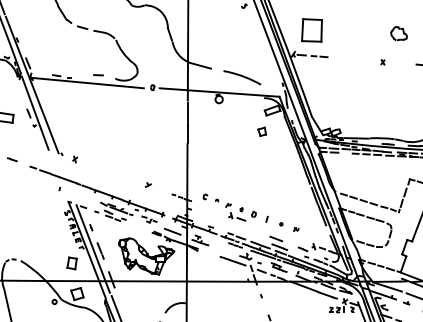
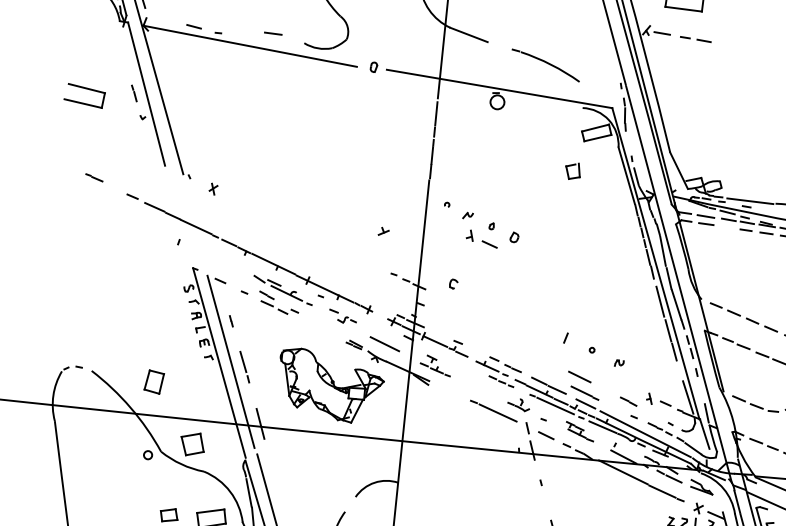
part: (147, 184) -> (382, 230), moved
part: (235, 209) -> (480, 224), moved
part: (71, 263) -> (153, 382), moved

